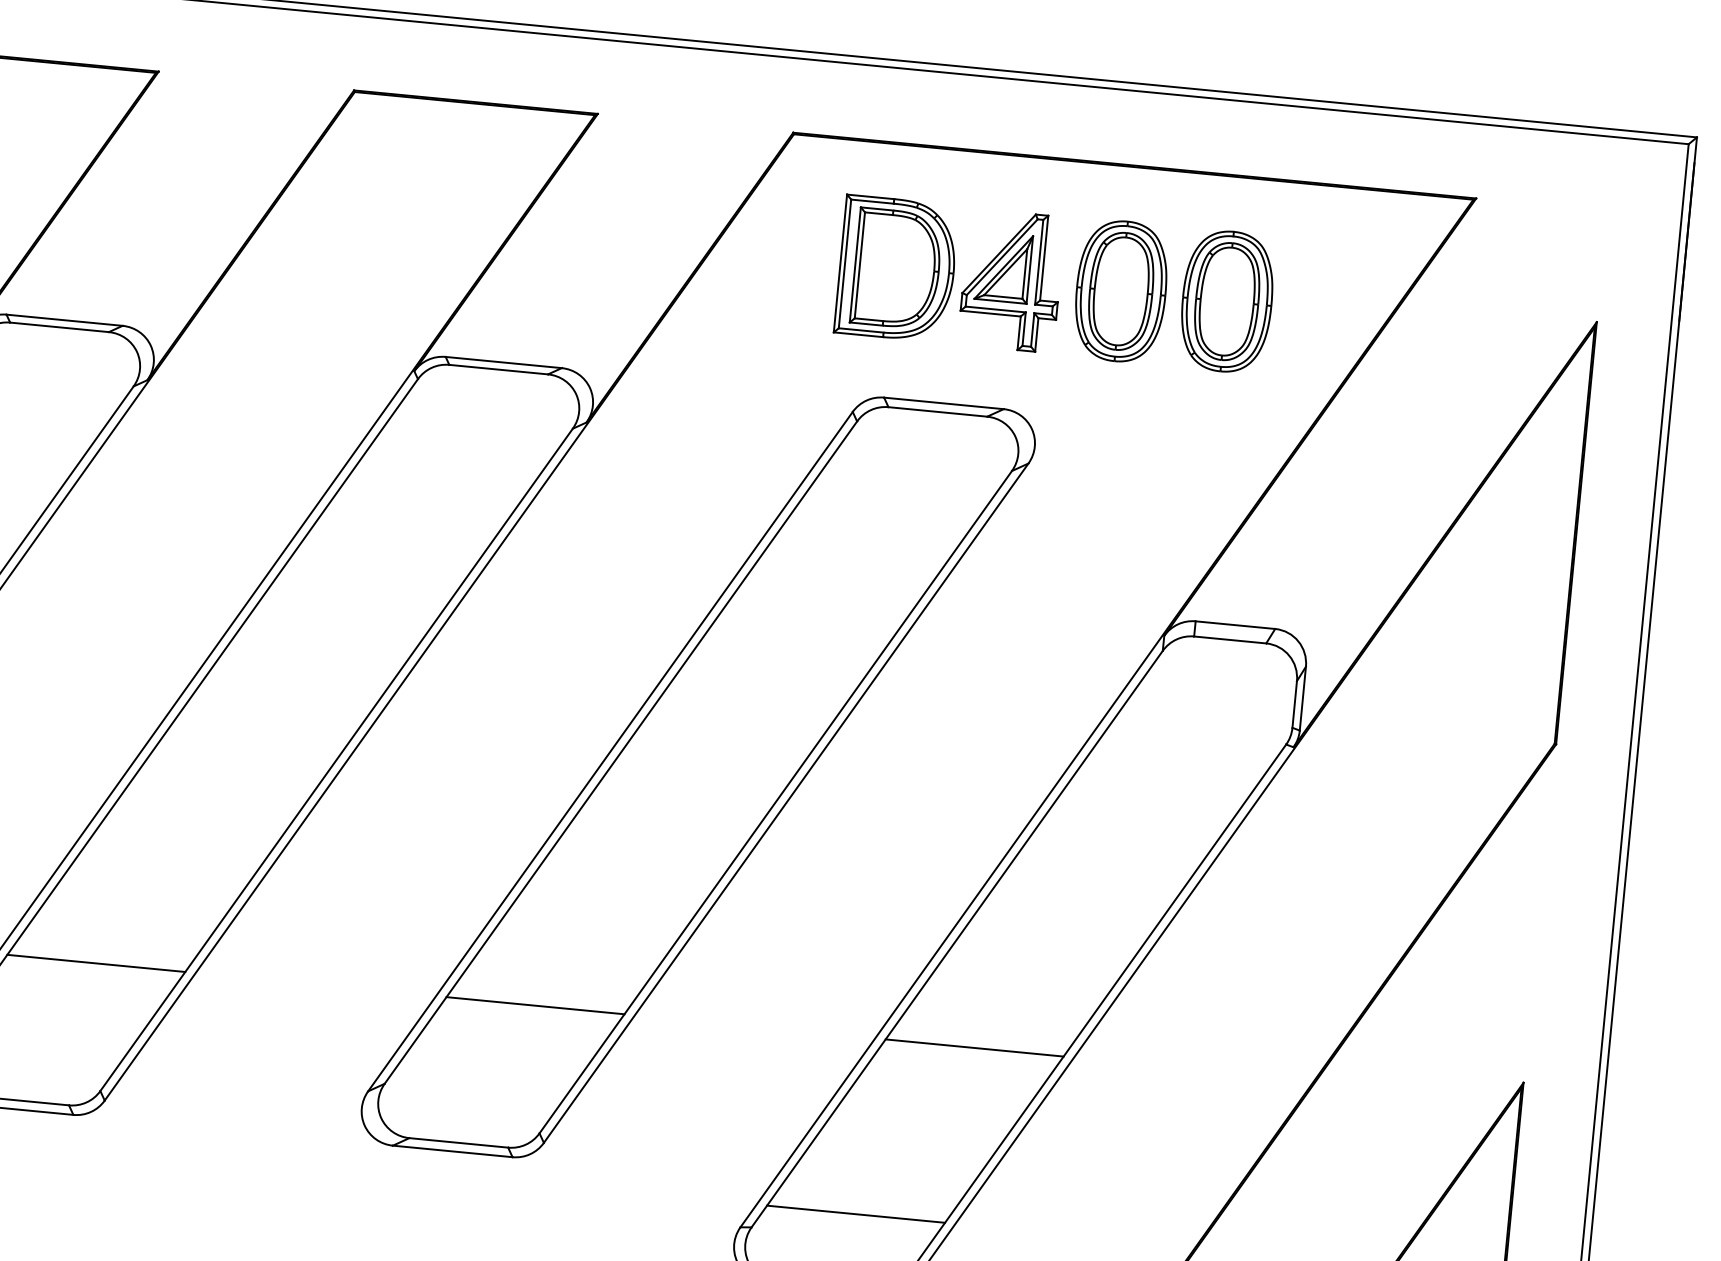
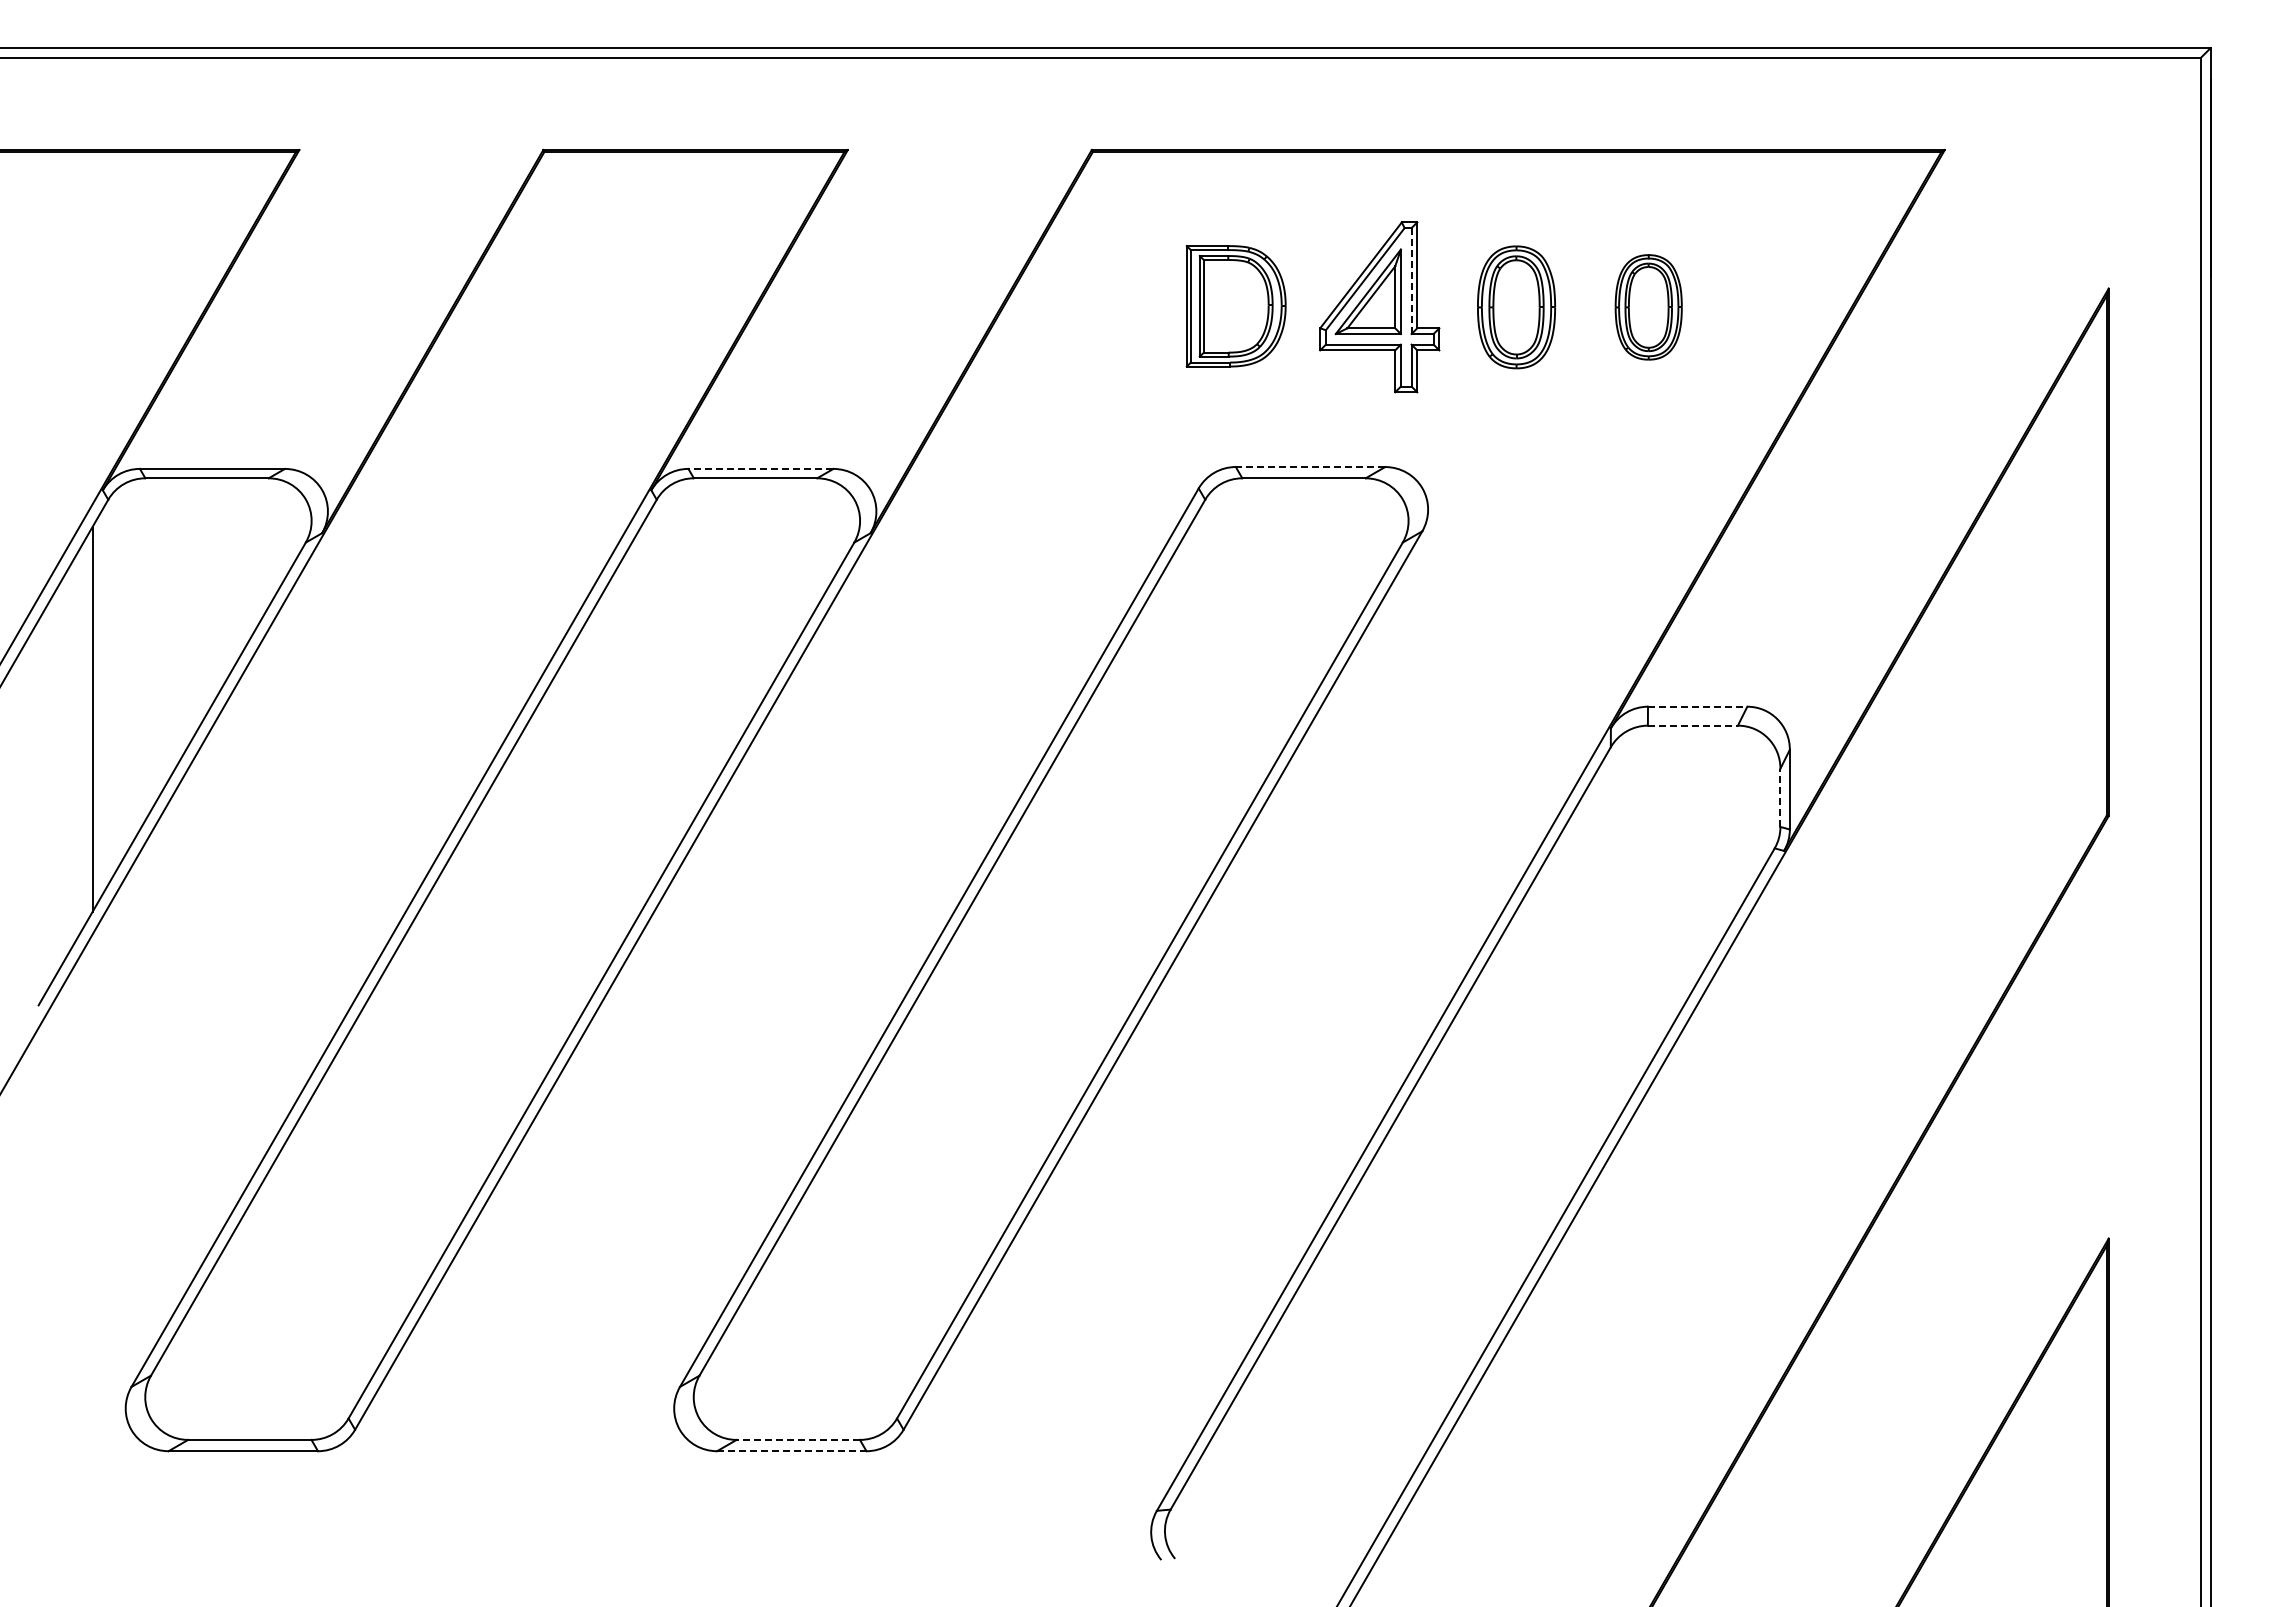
line: (1039, 262) -> (1411, 281), solid -> dashed
part: (896, 269) -> (1235, 306), size x0.7
part: (1121, 291) -> (1516, 307), size x0.7
part: (1226, 301) -> (1648, 307), size x0.6
line: (503, 362) -> (760, 468), solid -> dashed
line: (943, 403) -> (1310, 467), solid -> dashed
line: (1235, 624) -> (1697, 706), solid -> dashed
line: (1230, 639) -> (1693, 725), solid -> dashed
line: (1294, 704) -> (1780, 797), solid -> dashed
line: (96, 963) -> (328, 1261), removed
line: (535, 1006) -> (876, 1261), removed
line: (974, 1048) -> (1425, 1261), removed
line: (458, 1142) -> (798, 1439), solid -> dashed
line: (452, 1151) -> (791, 1451), solid -> dashed
line: (856, 1213) -> (1298, 1480), removed

